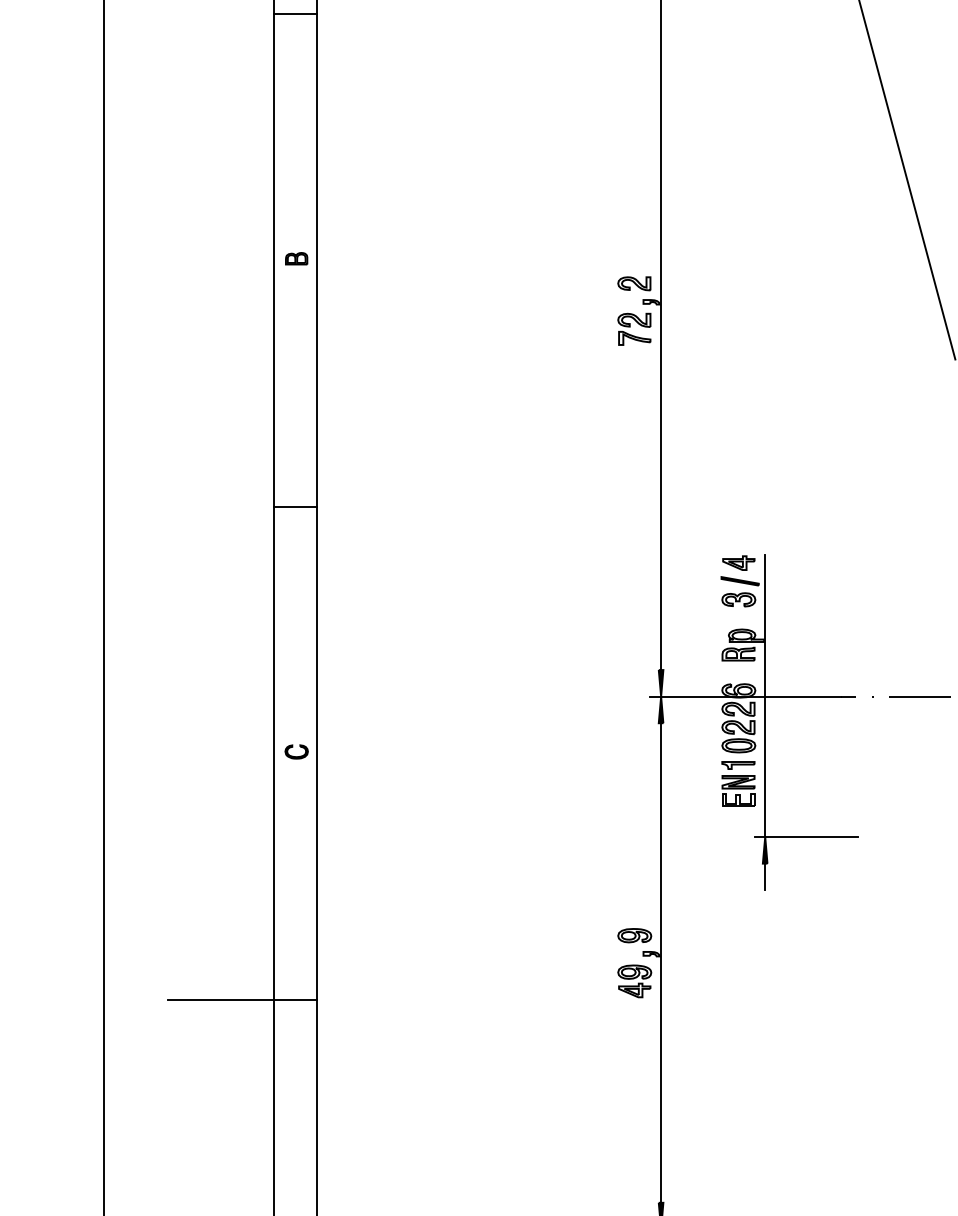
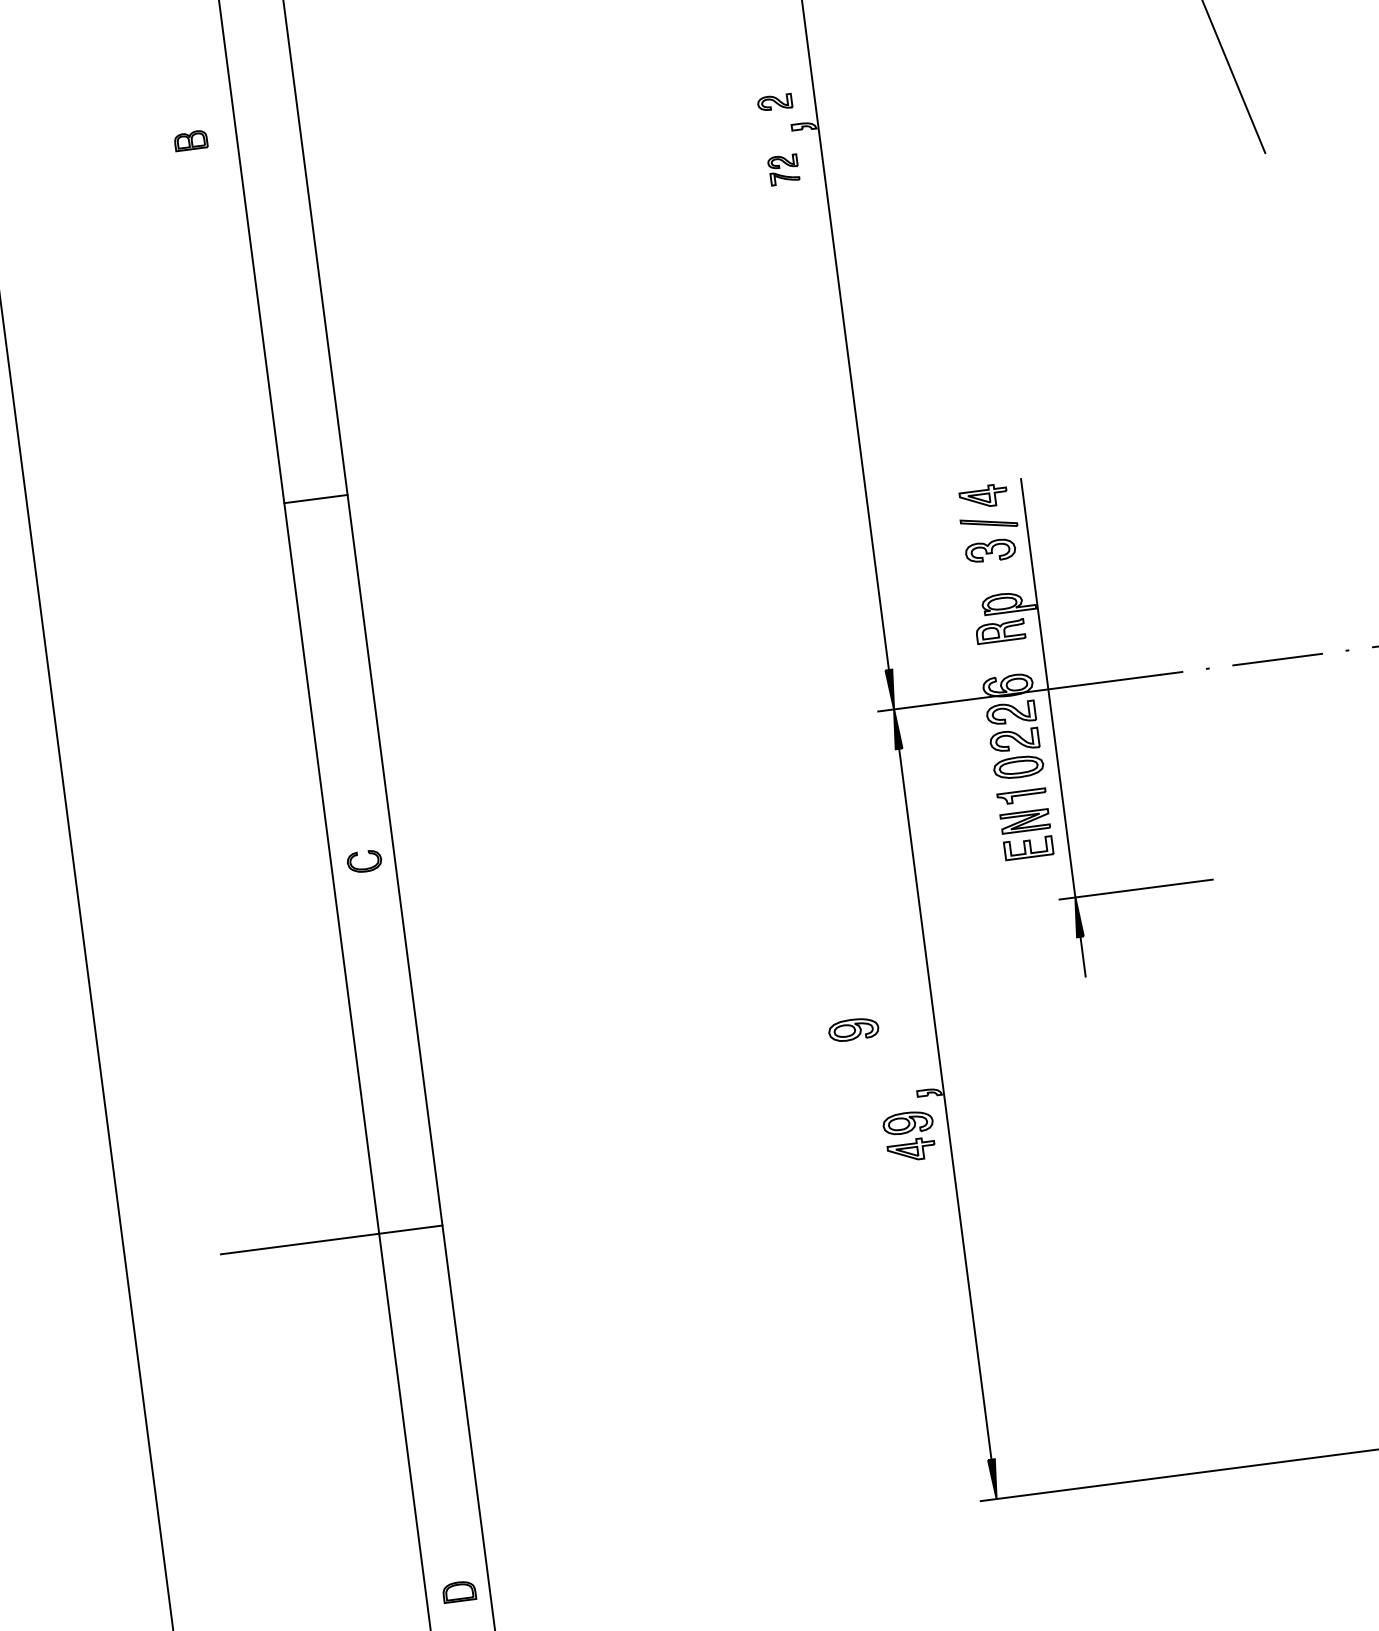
part: (296, 258) -> (190, 140), moved
part: (634, 283) -> (775, 102), size x0.7
part: (634, 328) -> (783, 168), size x0.6
part: (634, 935) -> (853, 1029), moved

